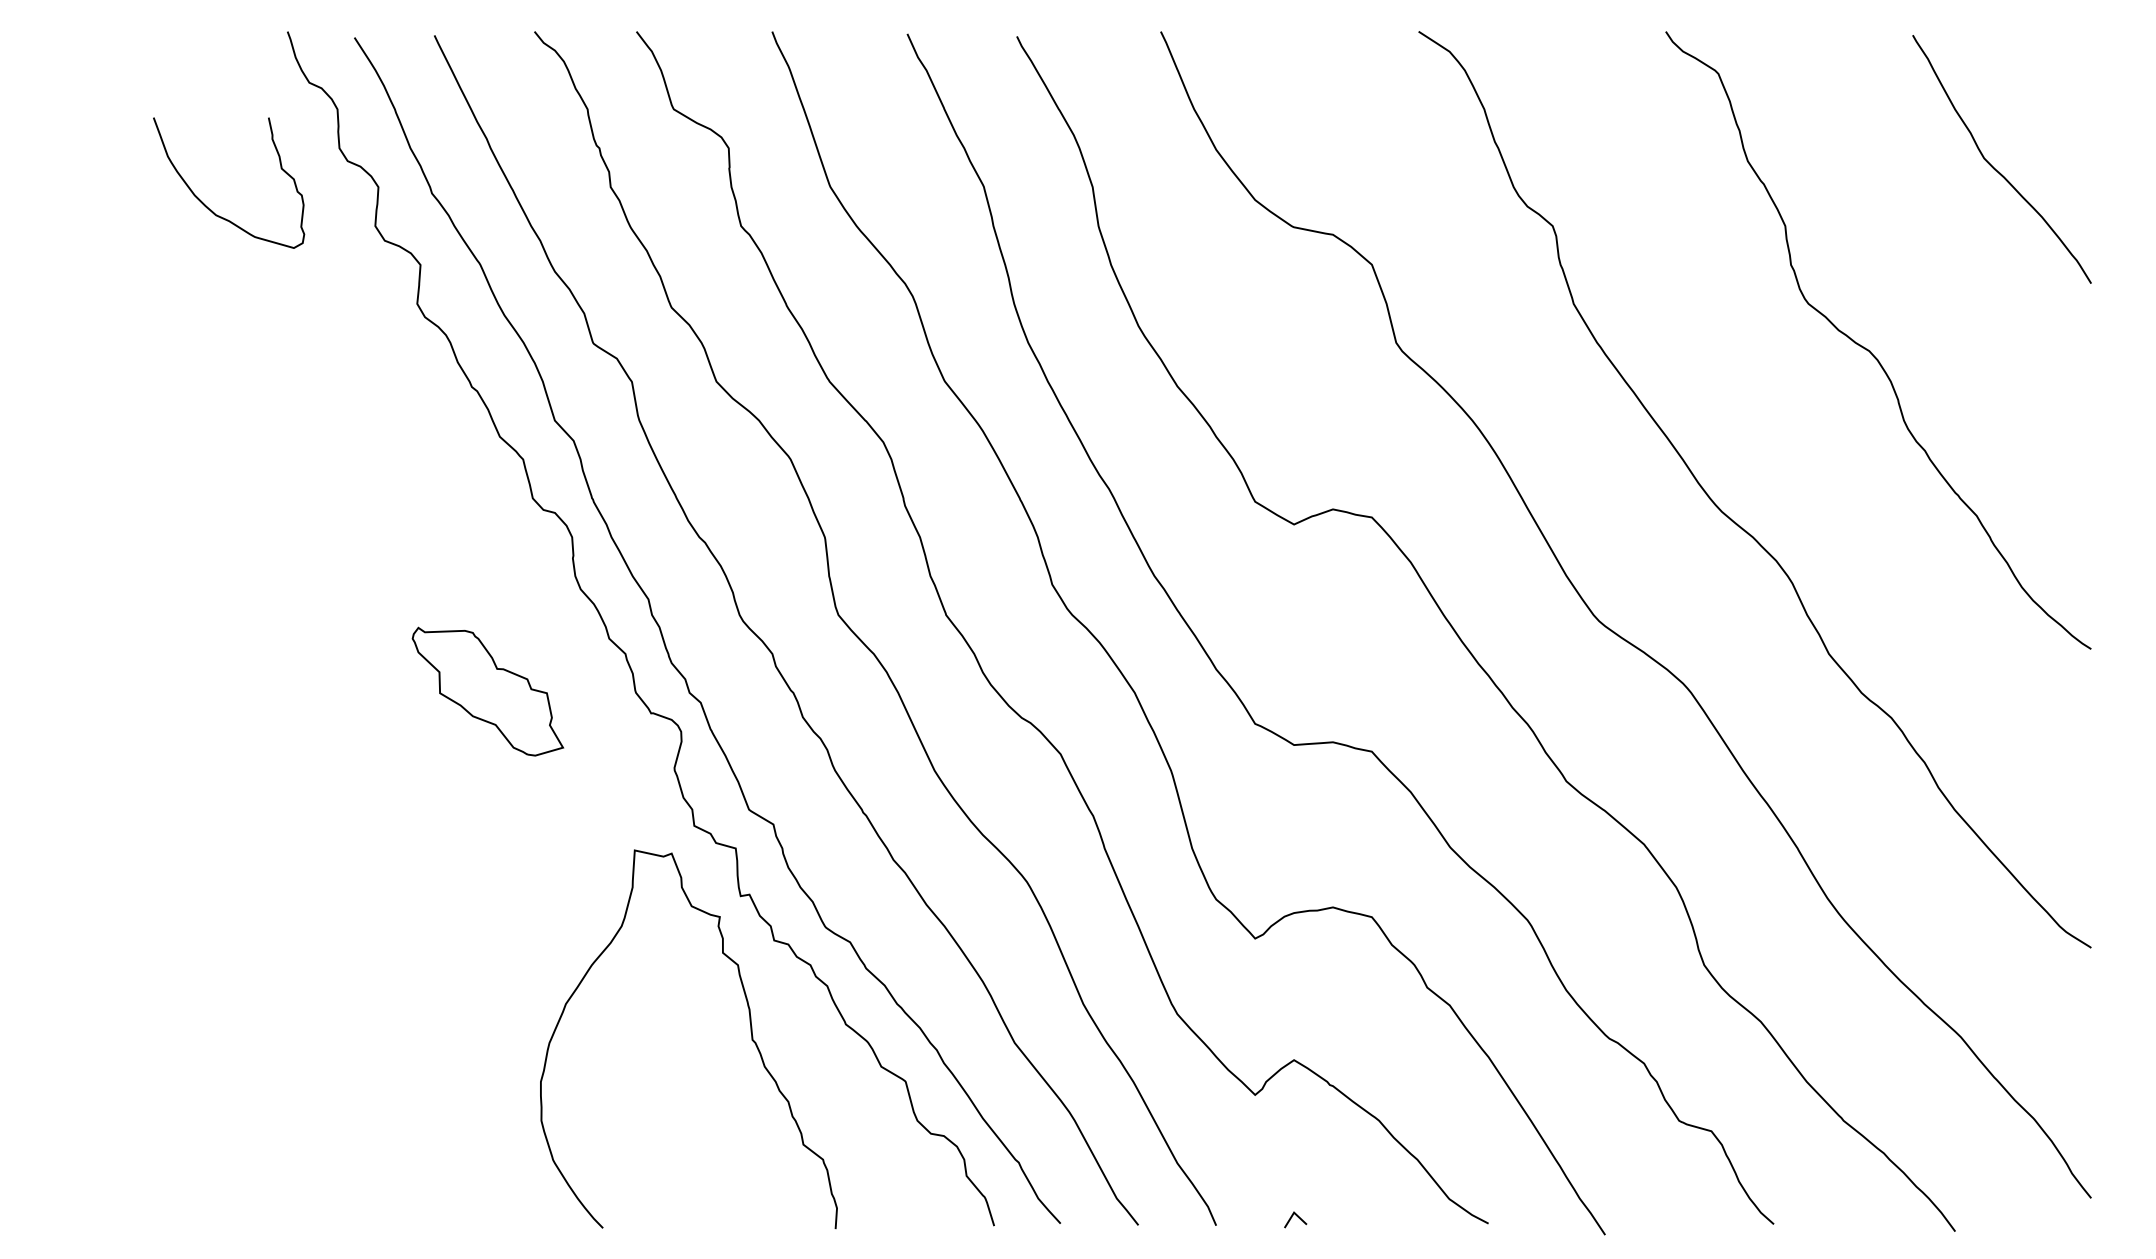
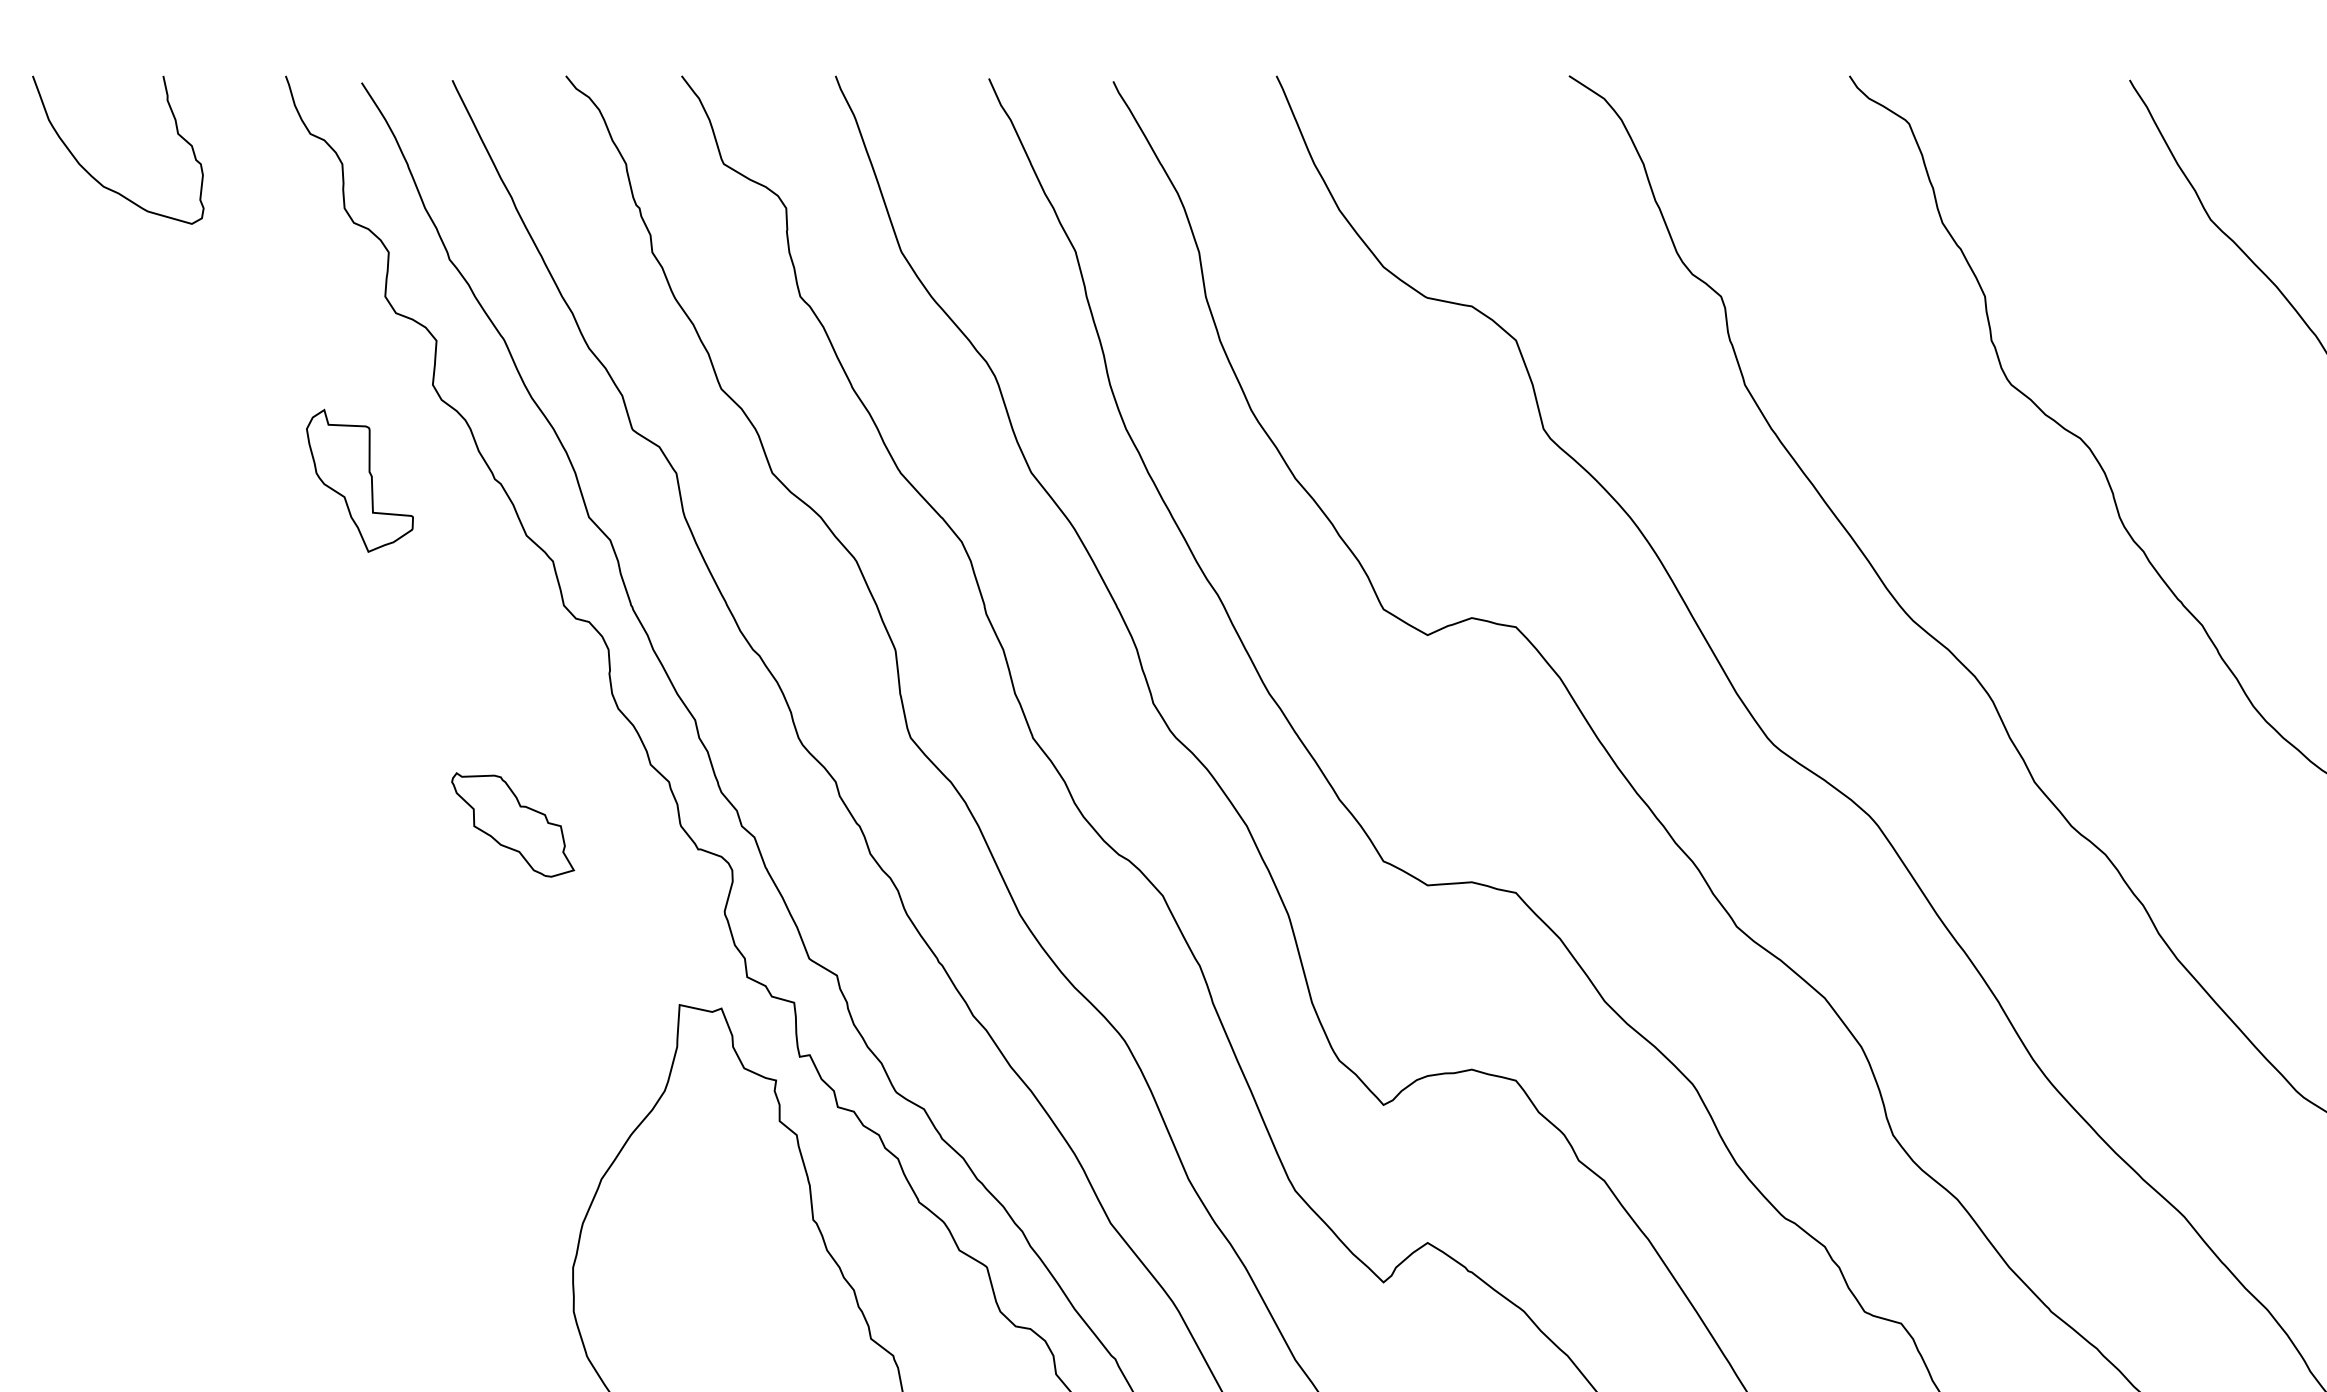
curve: (211, 209) -> (98, 180), moved
part: (352, 388) -> (359, 480), added
part: (487, 691) -> (512, 824), size x0.71

